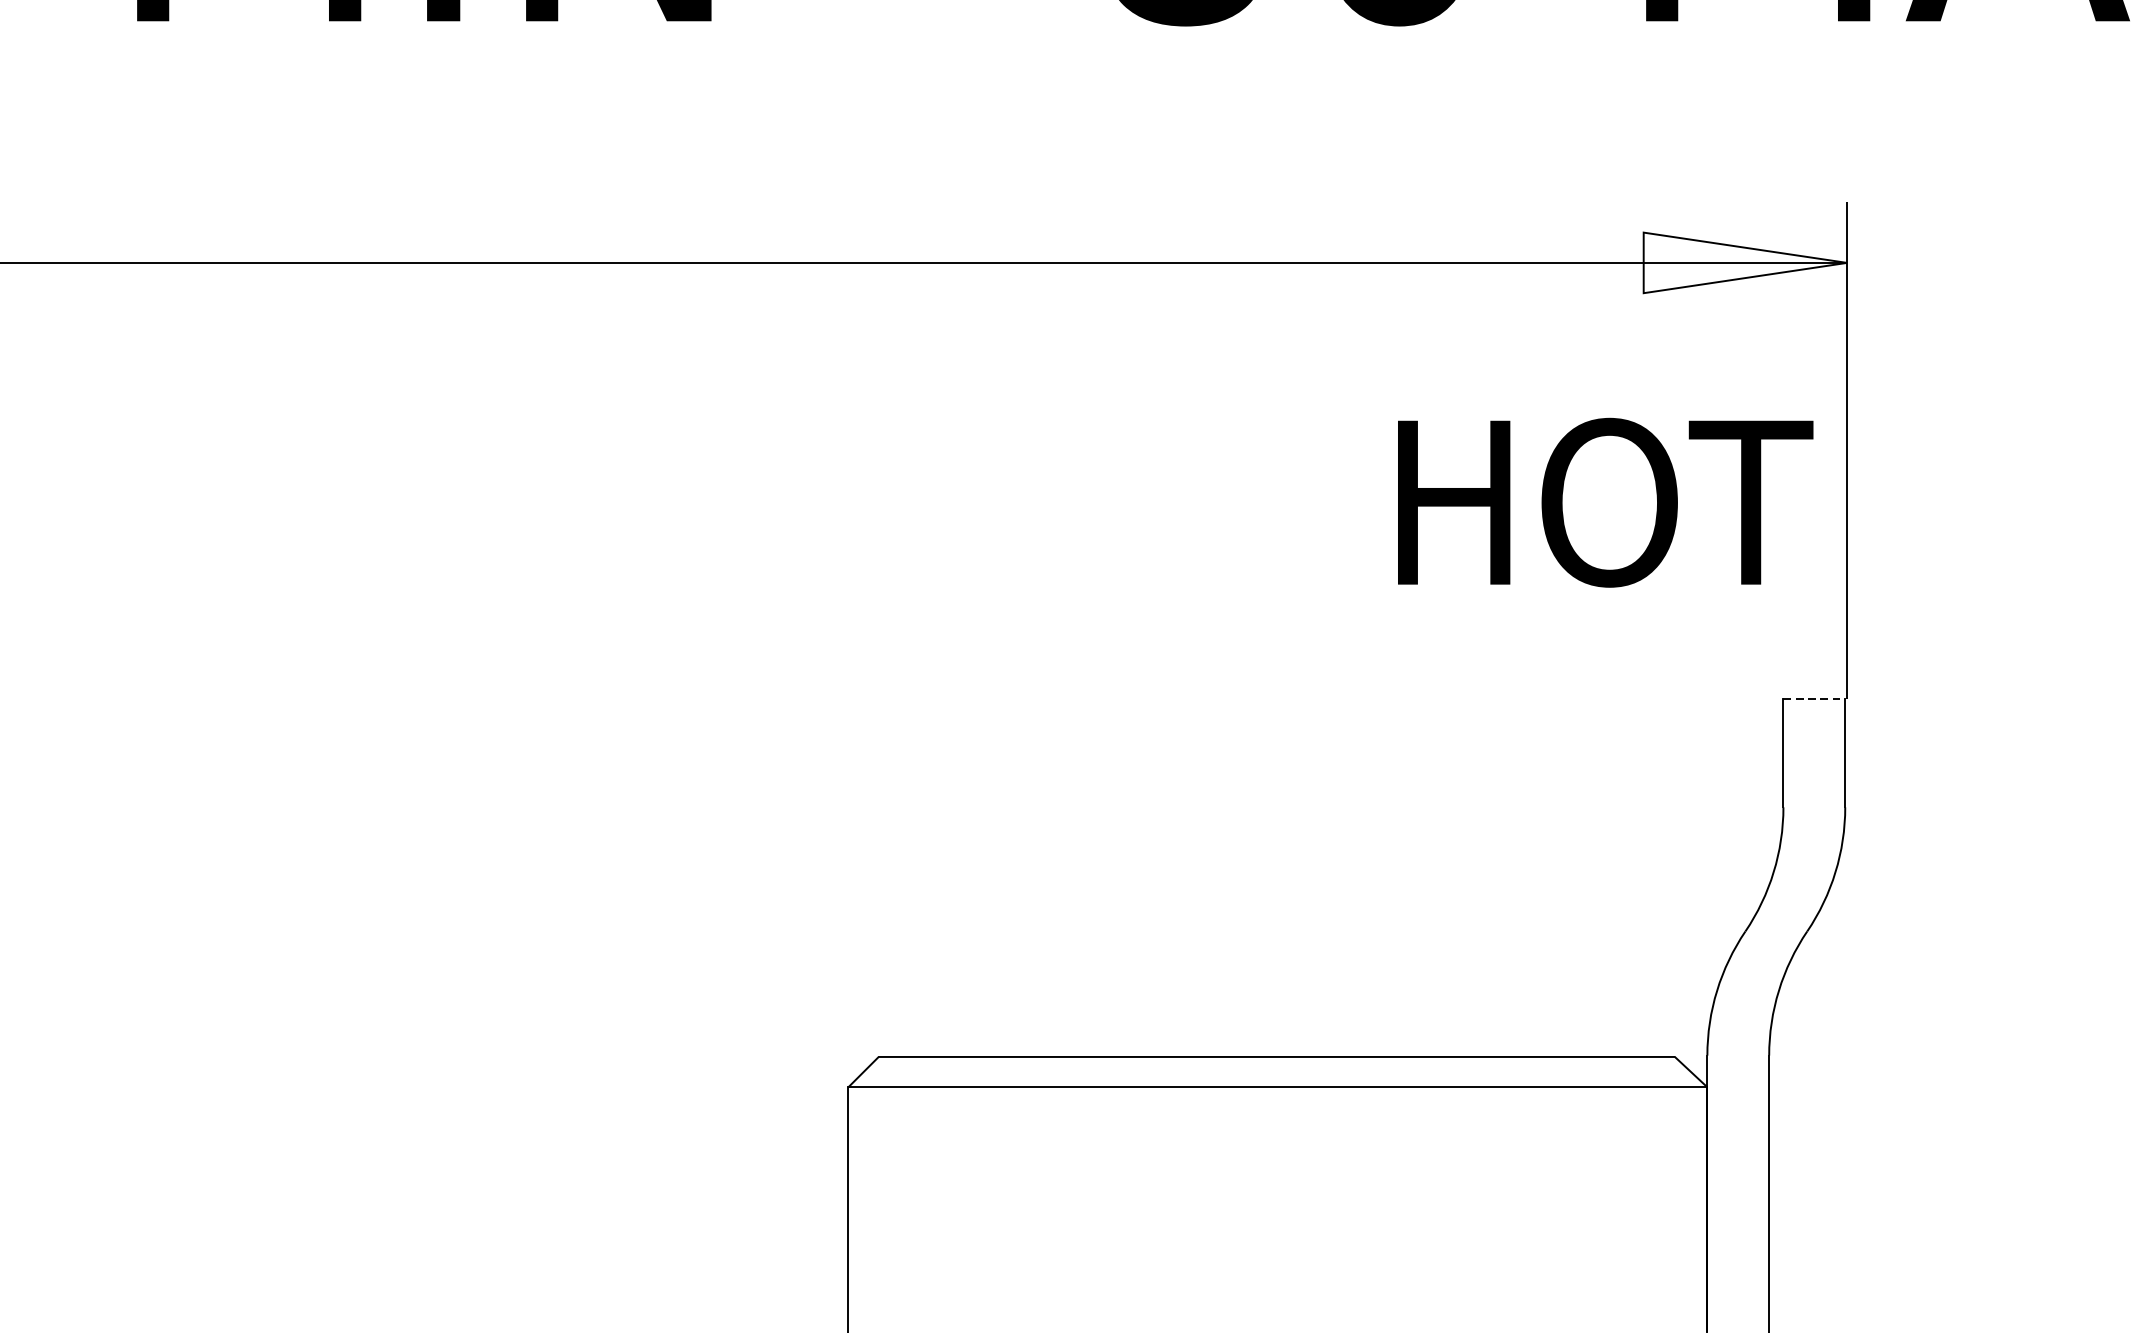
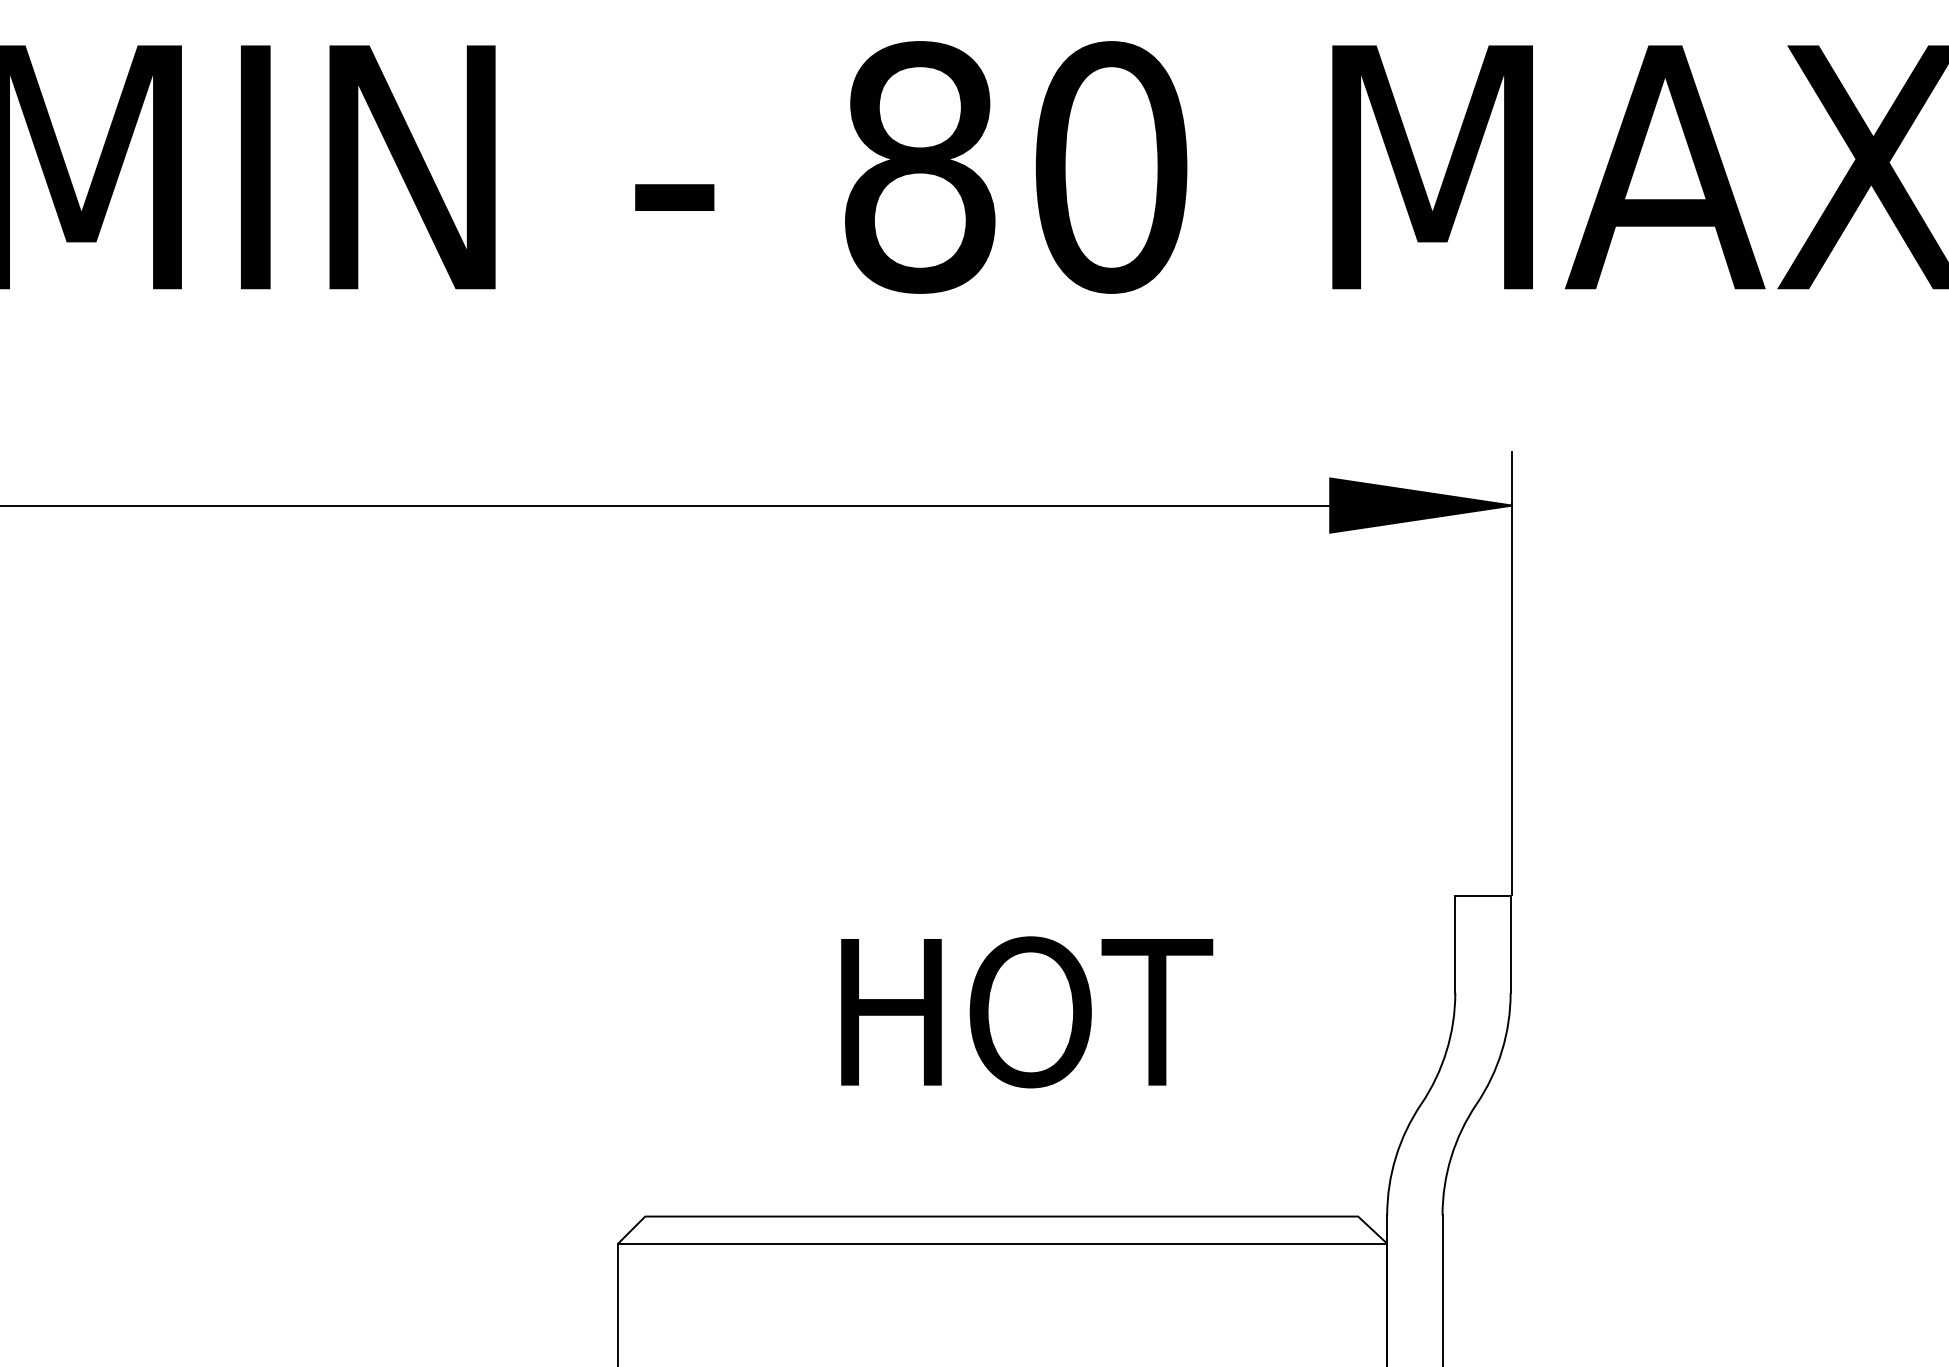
fill: (1745, 262) -> (1421, 505), added
text: (1606, 502) -> (1027, 1012), moved
line: (1813, 699) -> (1482, 896), dashed -> solid

